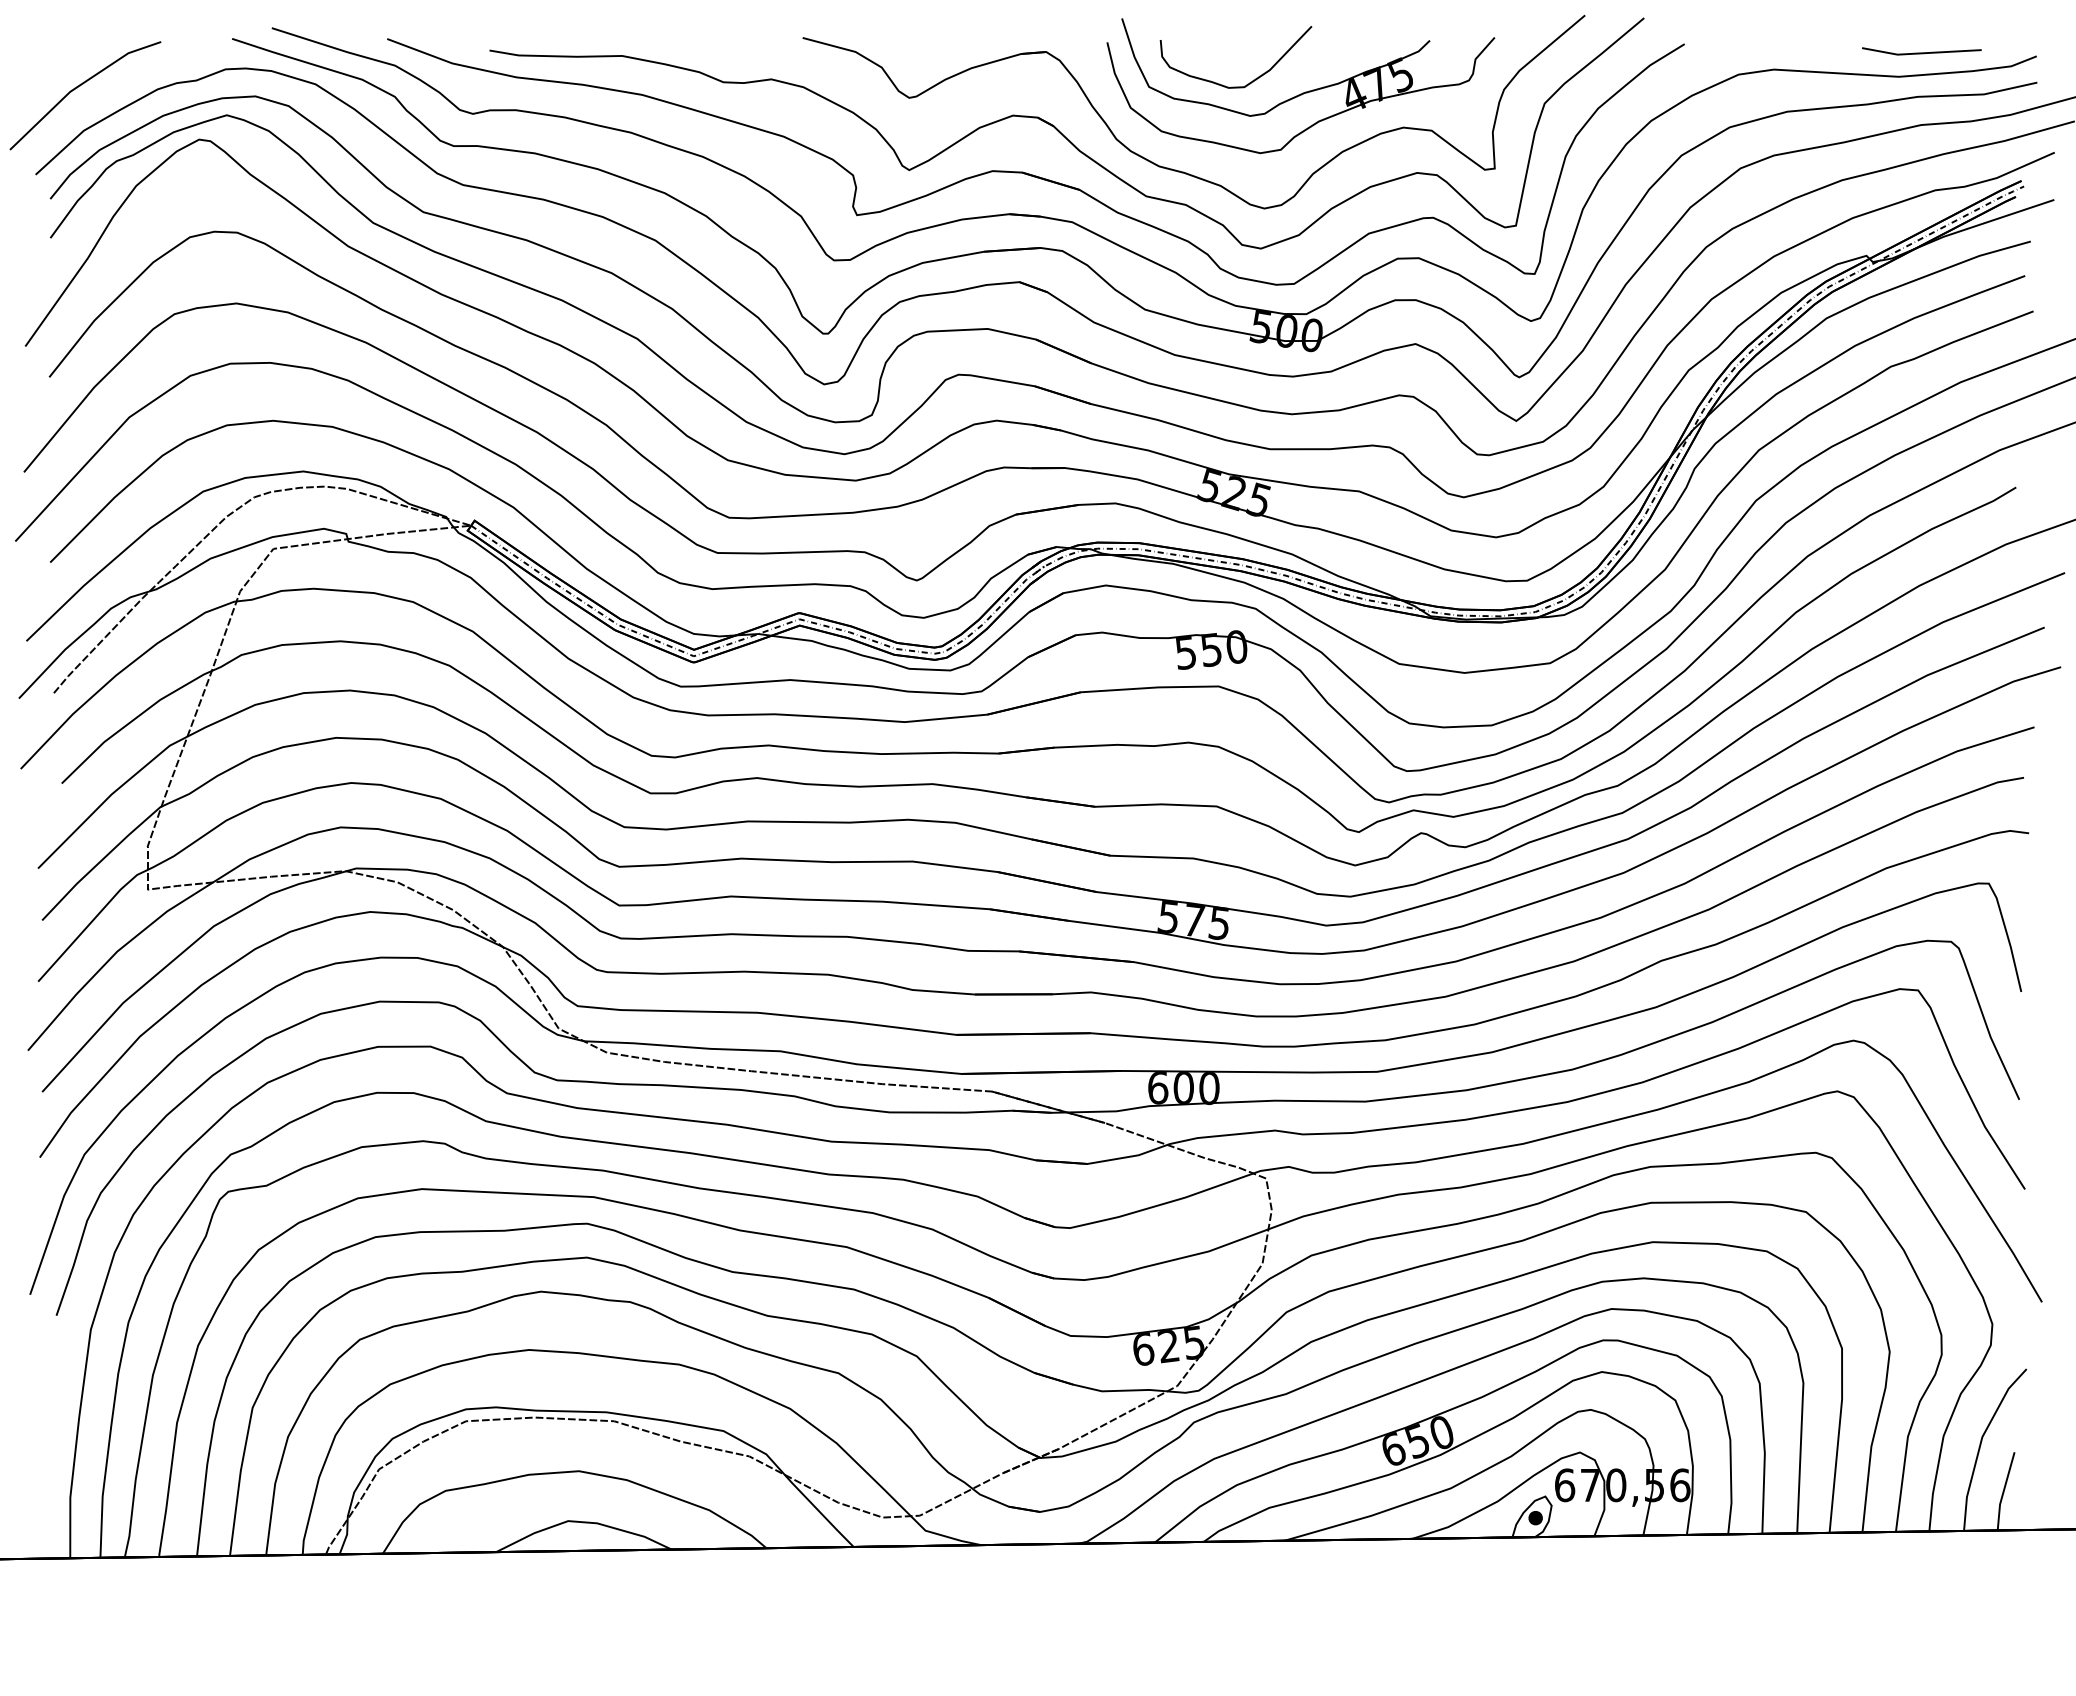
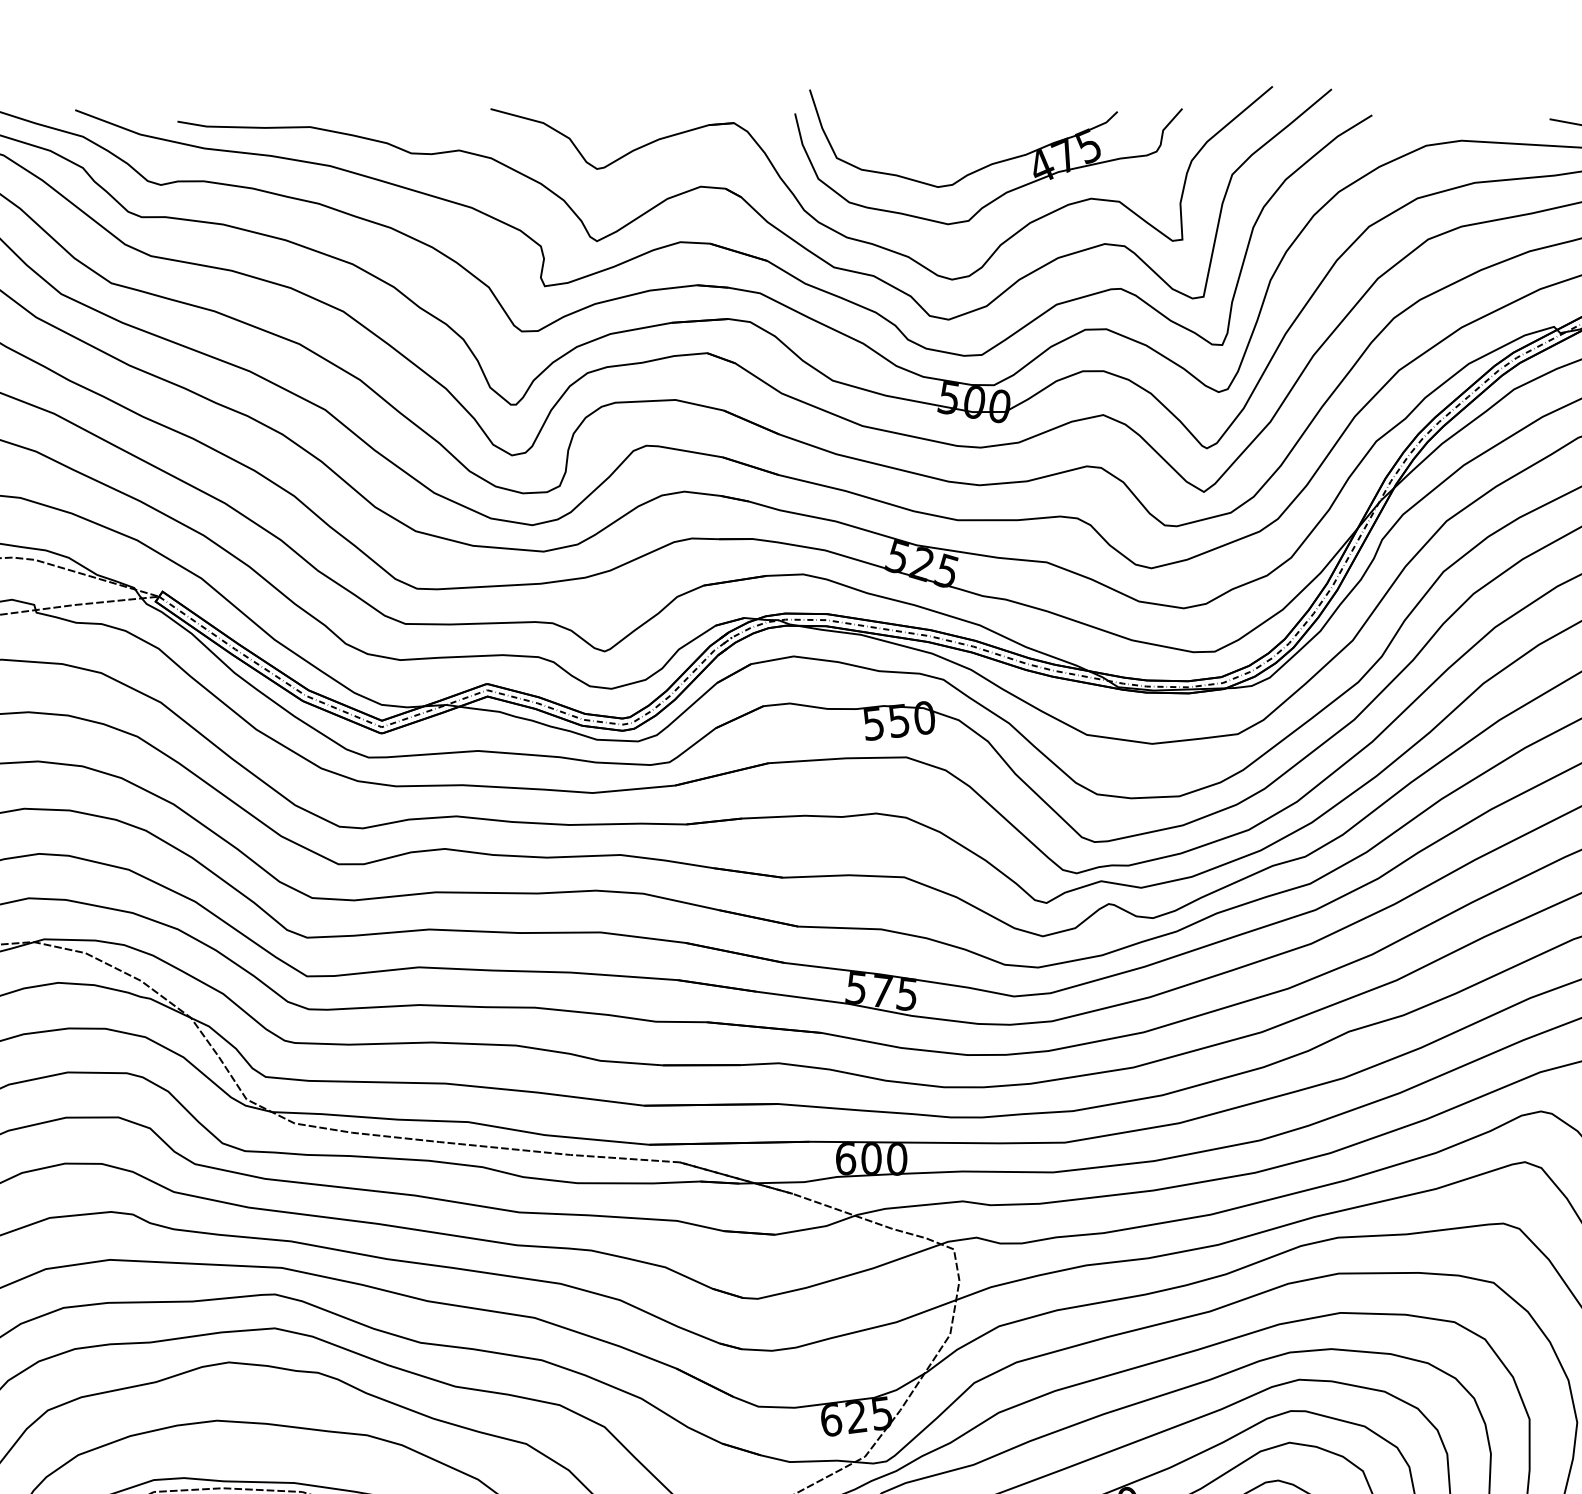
curve: (1252, 80) -> (940, 151), removed

